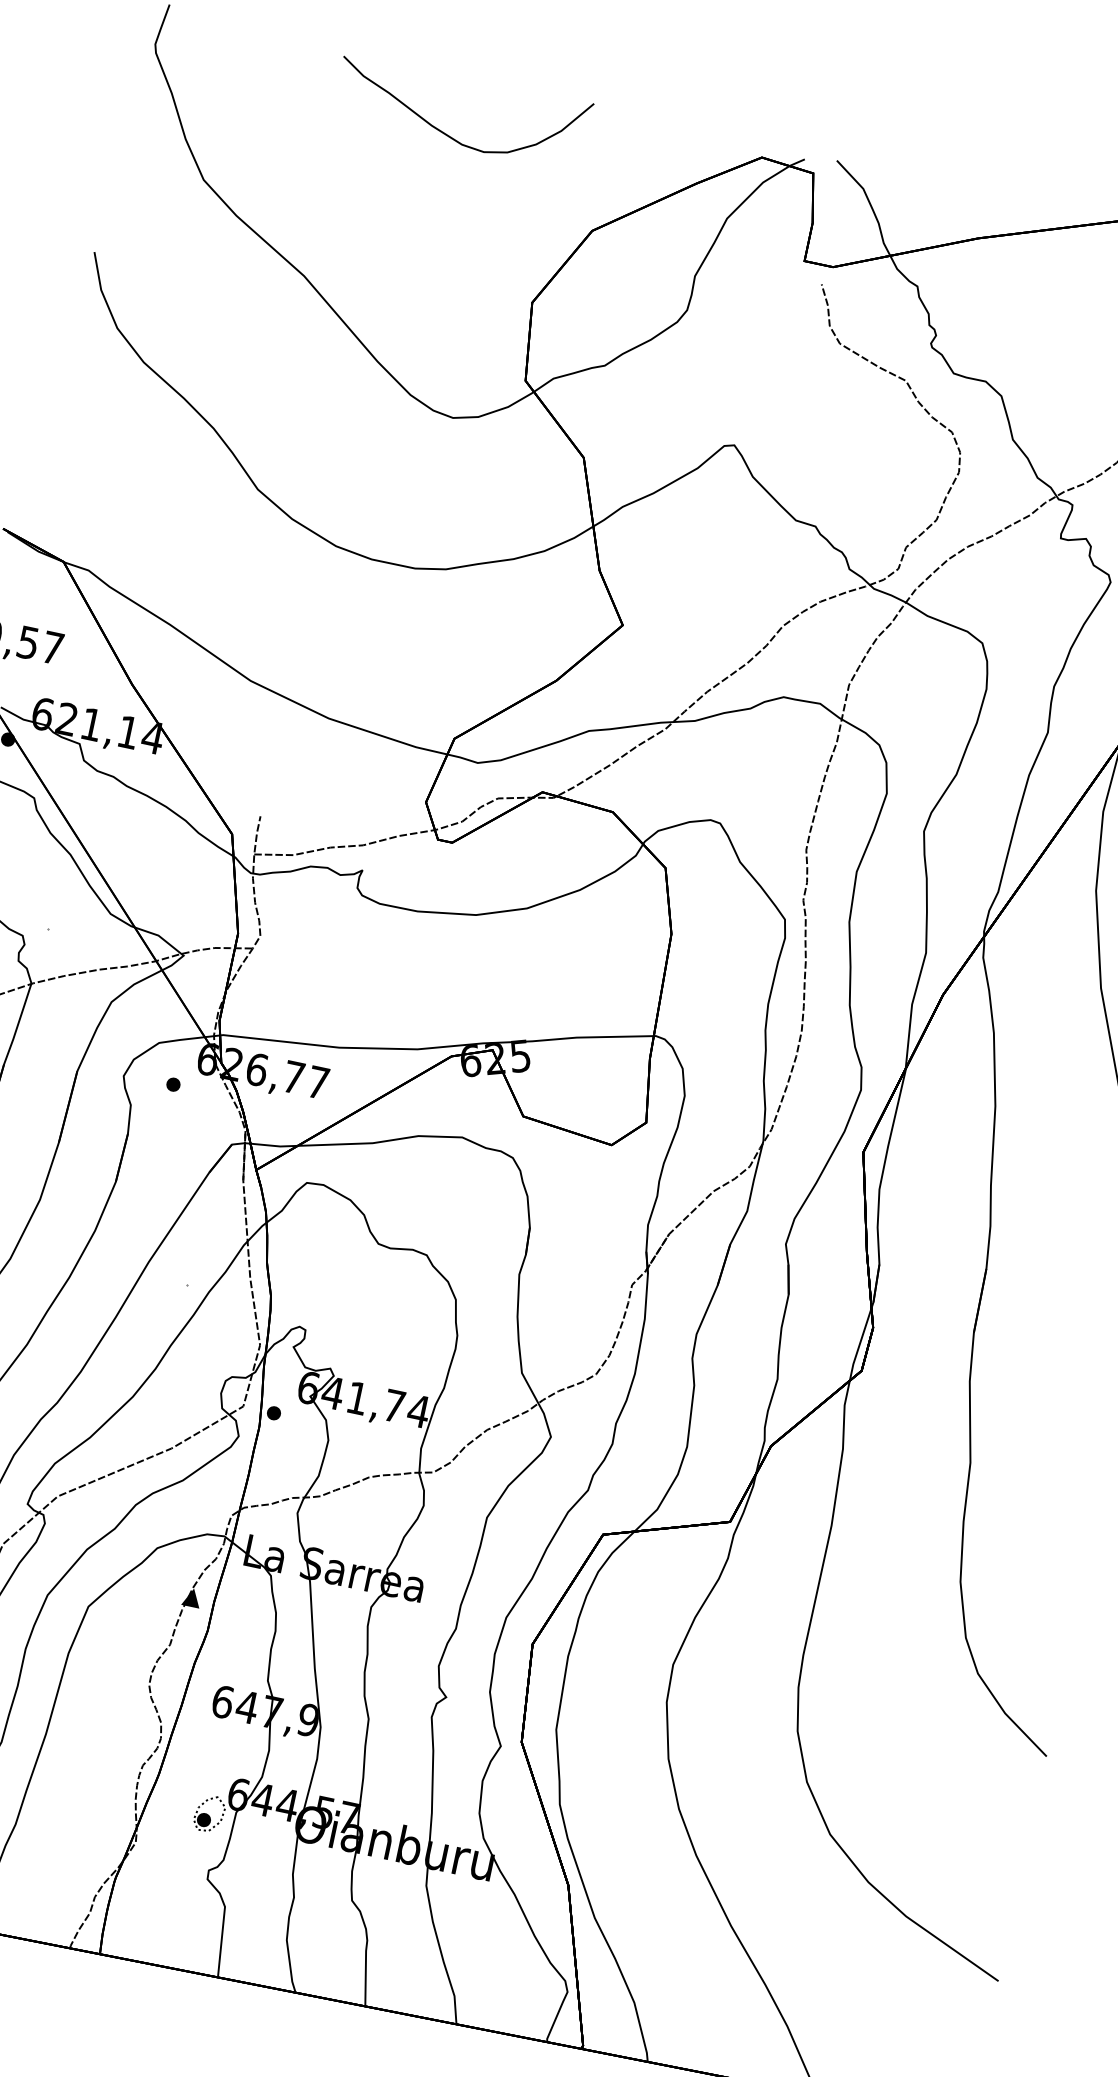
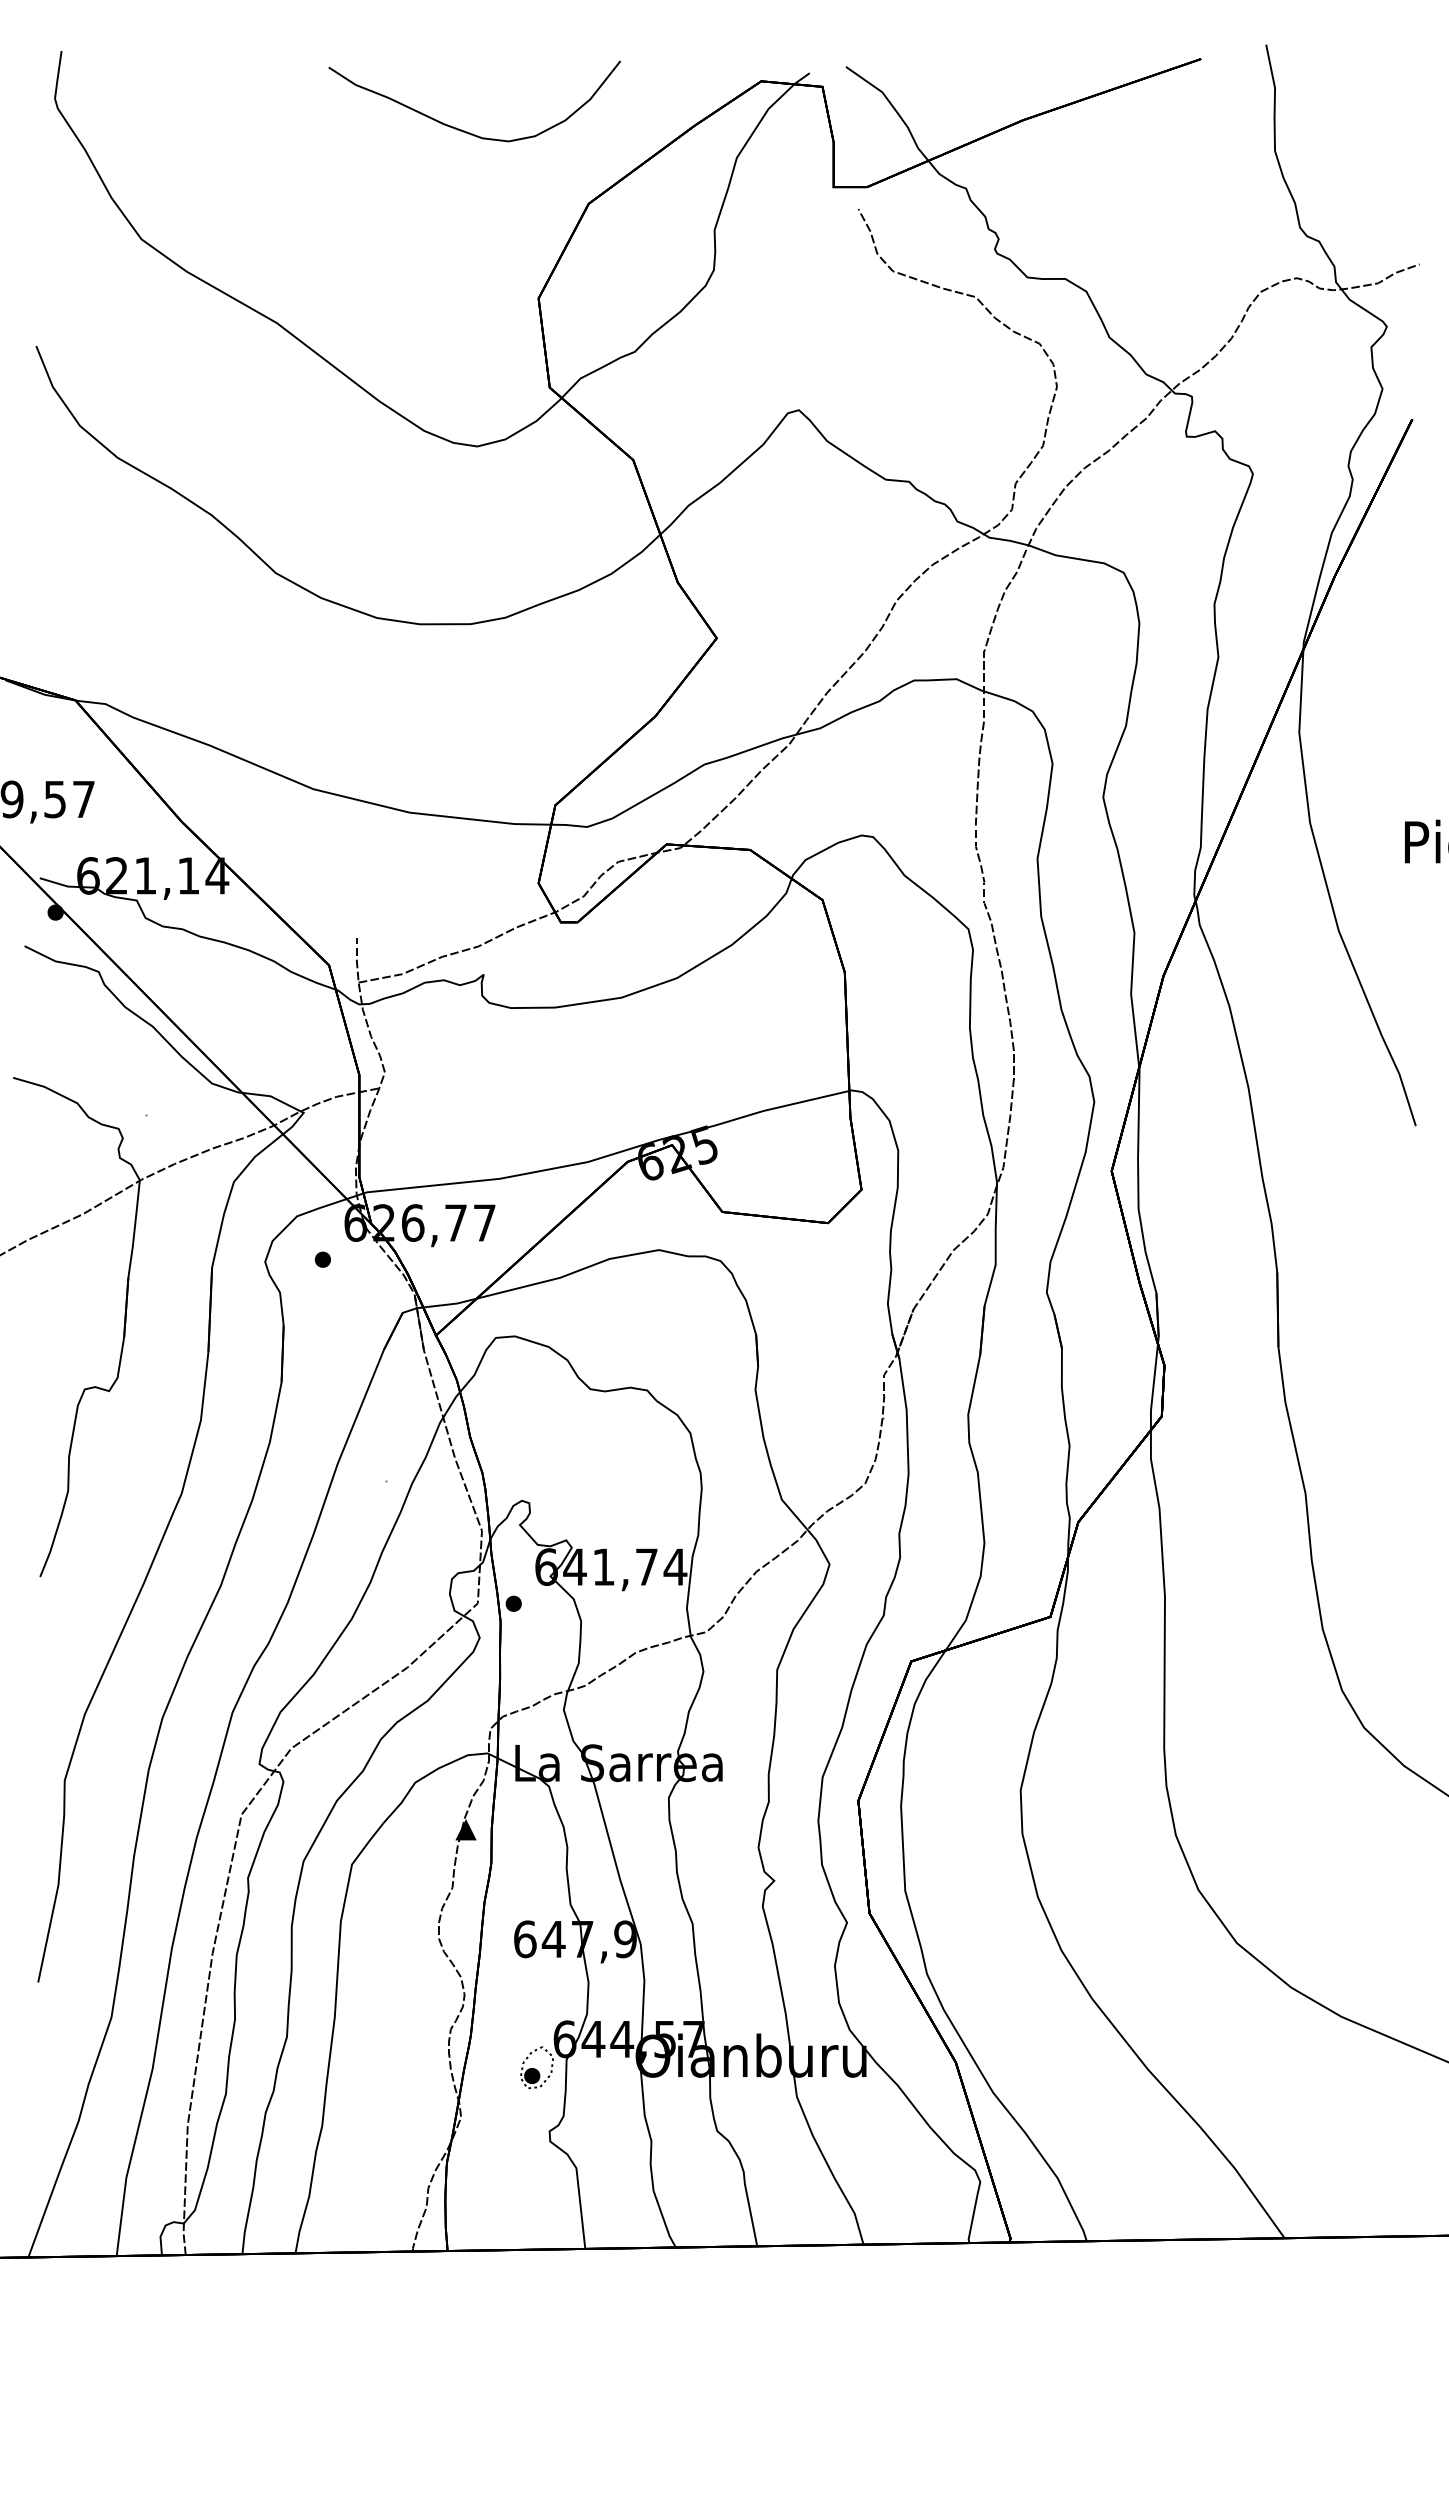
curve: (448, 134) -> (464, 130), moved

